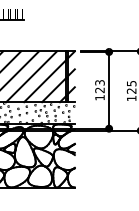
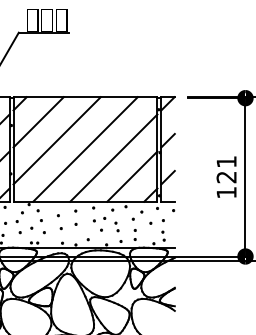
text: (99, 82) -> (225, 161), 123 -> 121

